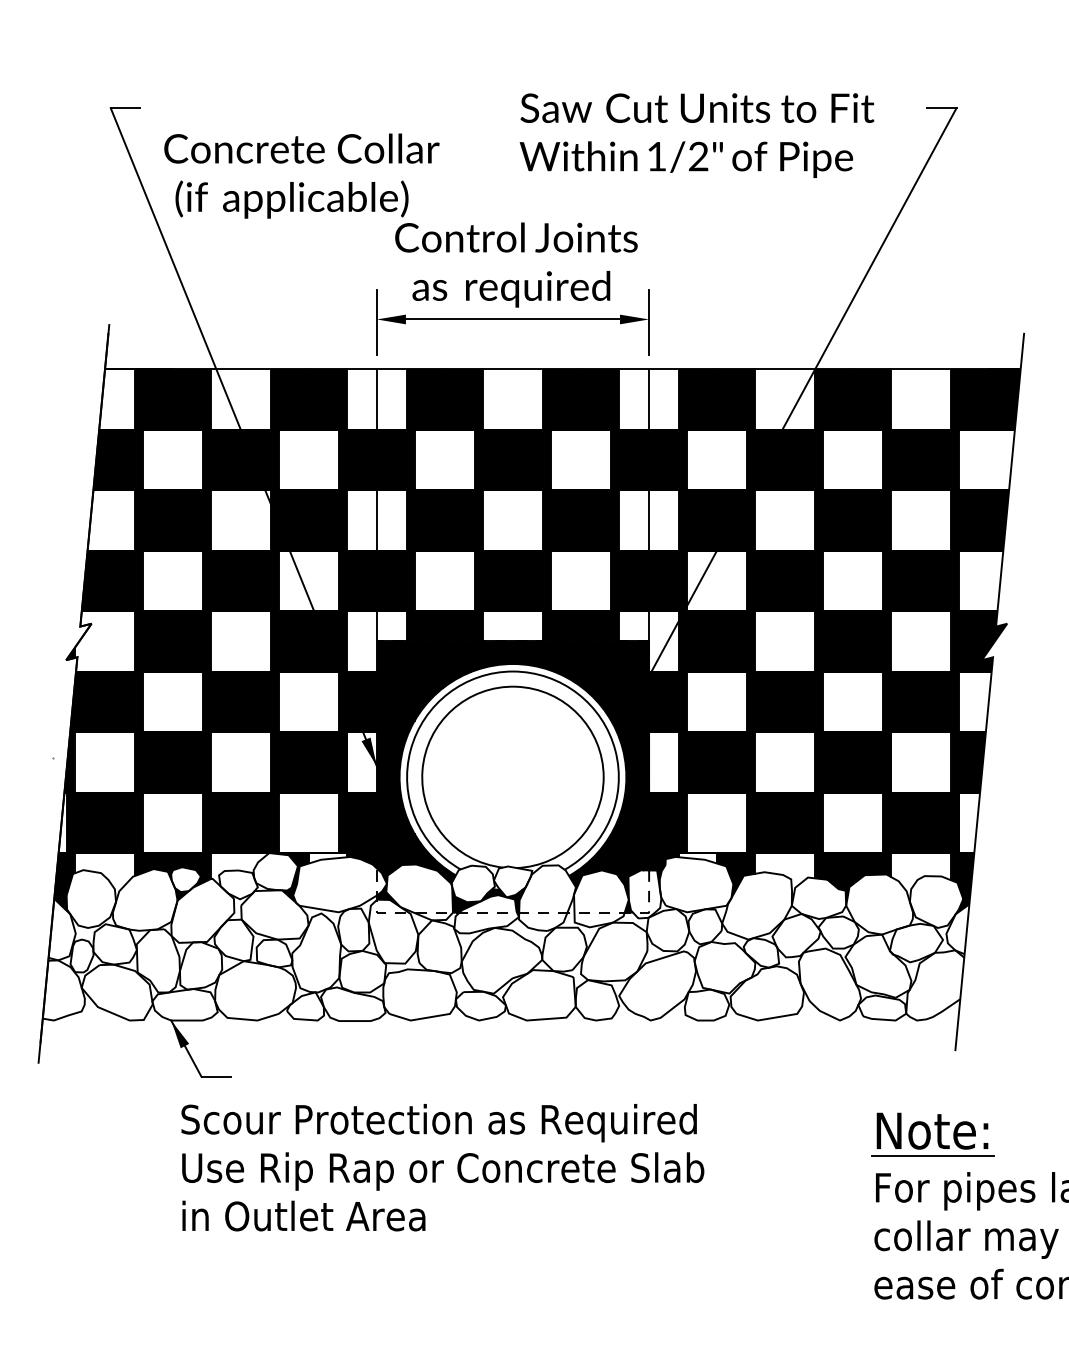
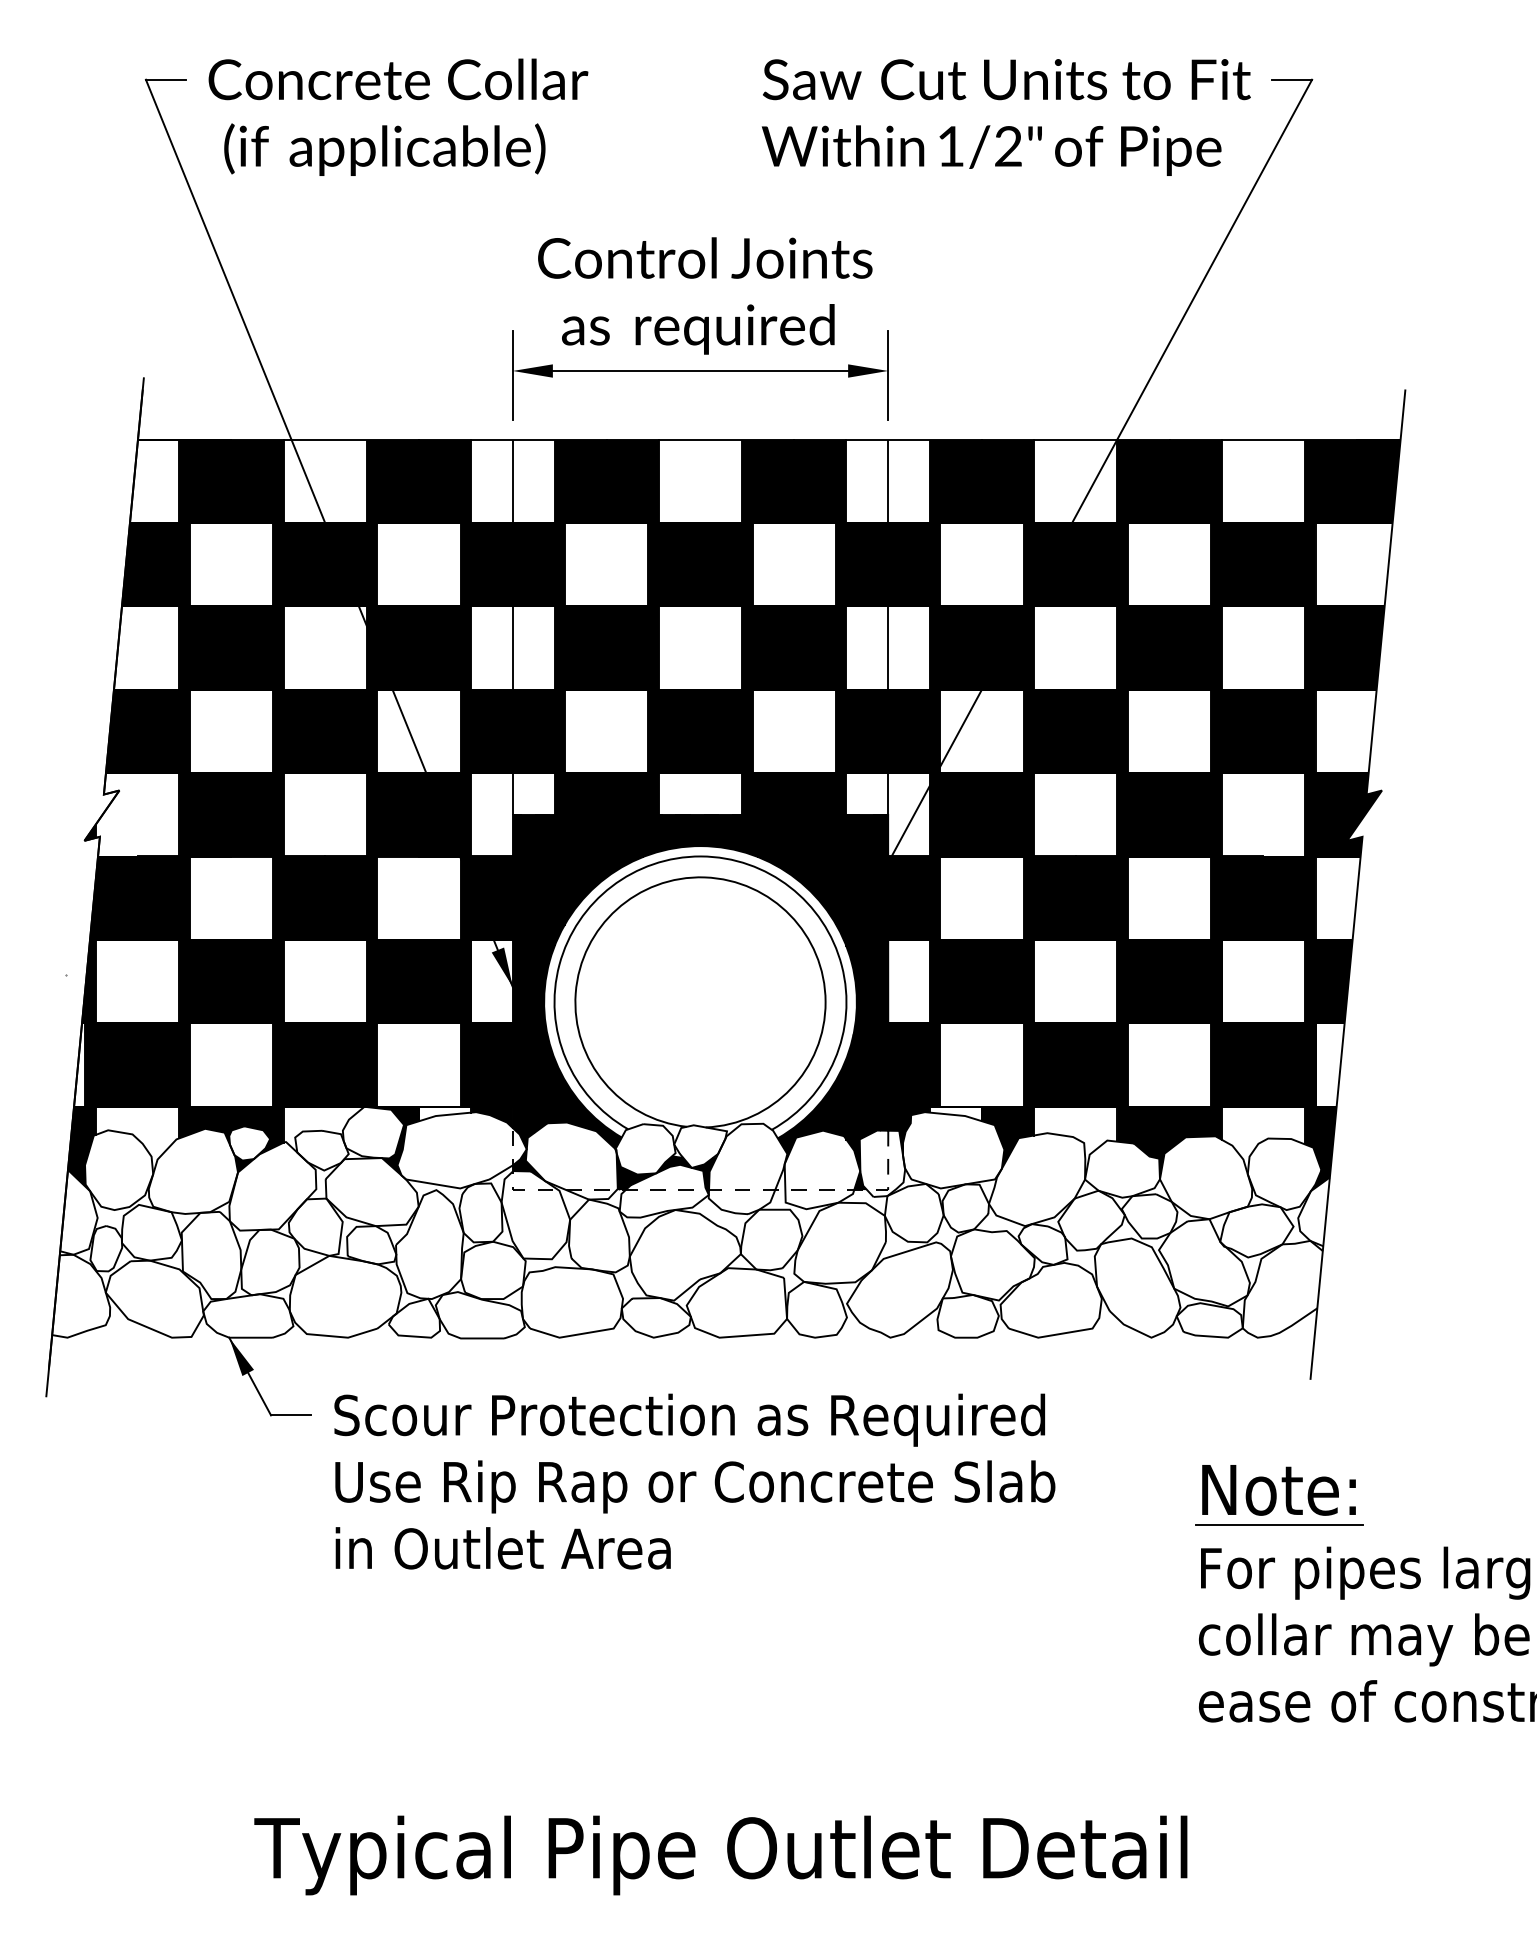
text: (696, 135) -> (1005, 117), moved
text: (301, 175) -> (398, 116), moved
text: (442, 1167) -> (694, 1481), moved

